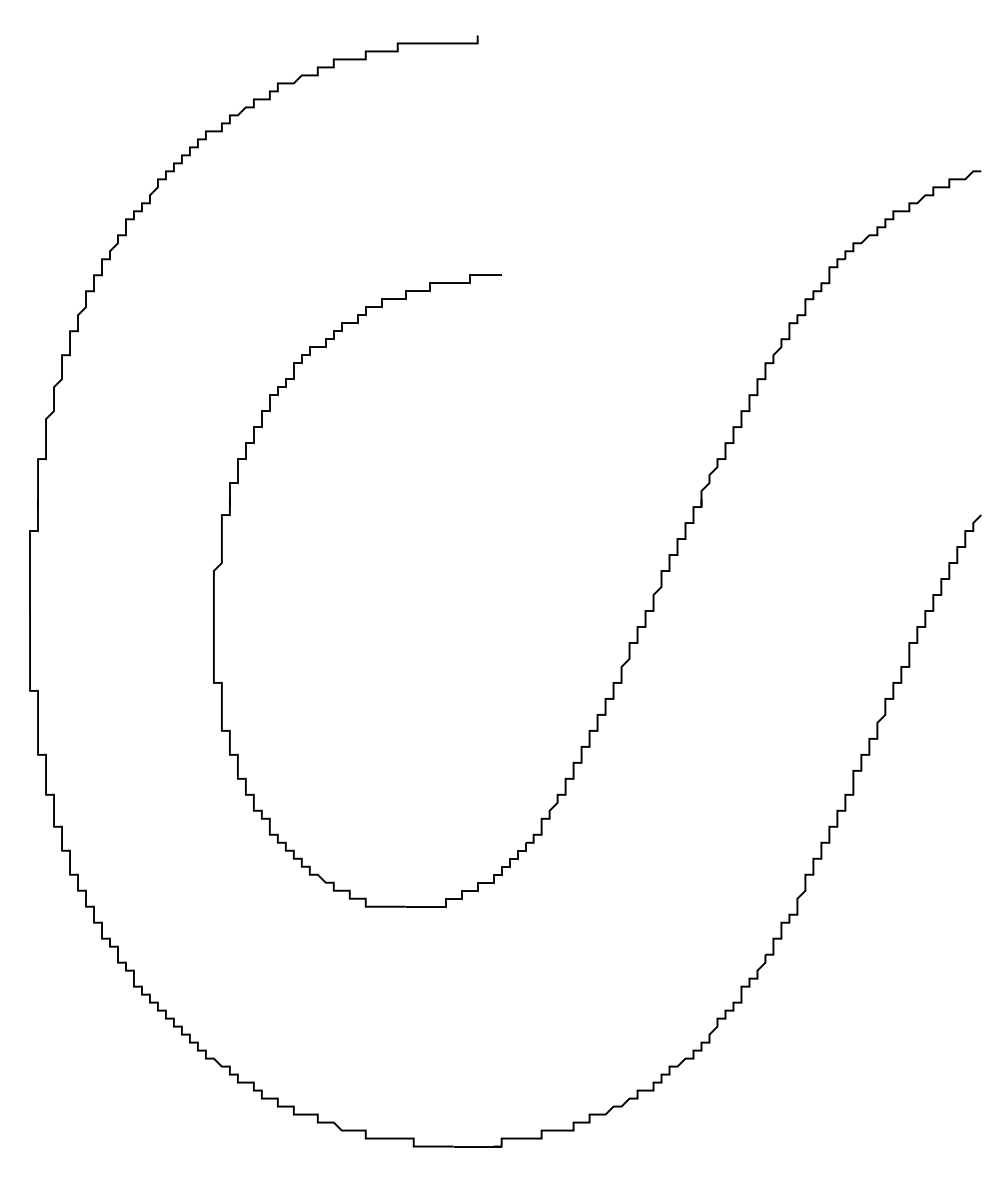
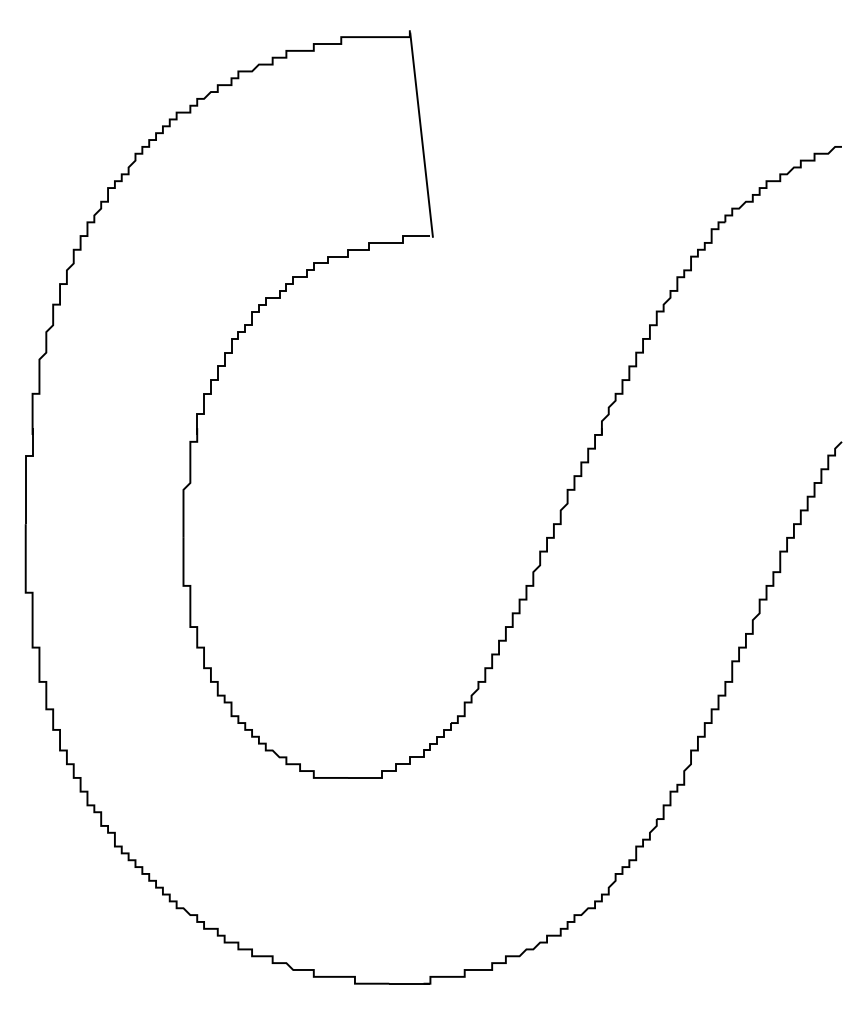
line: (491, 157) -> (421, 135), added

